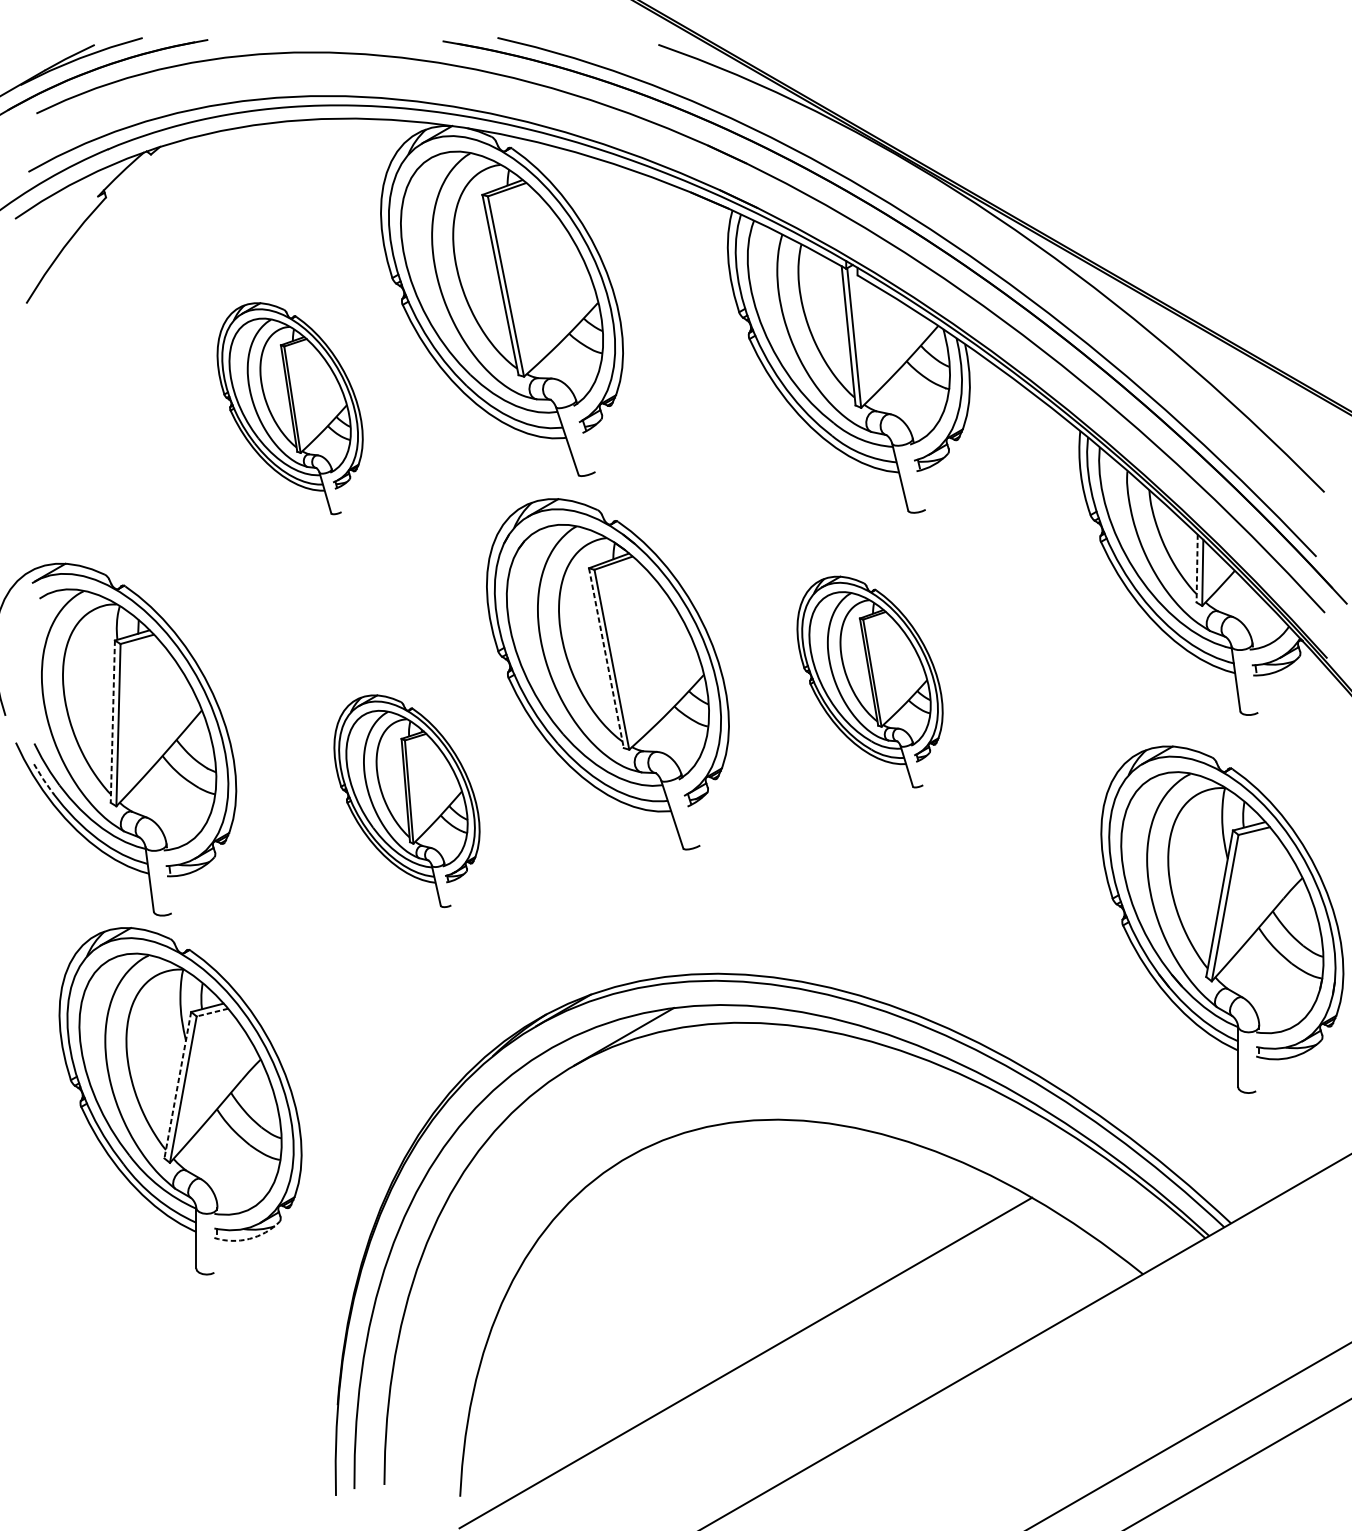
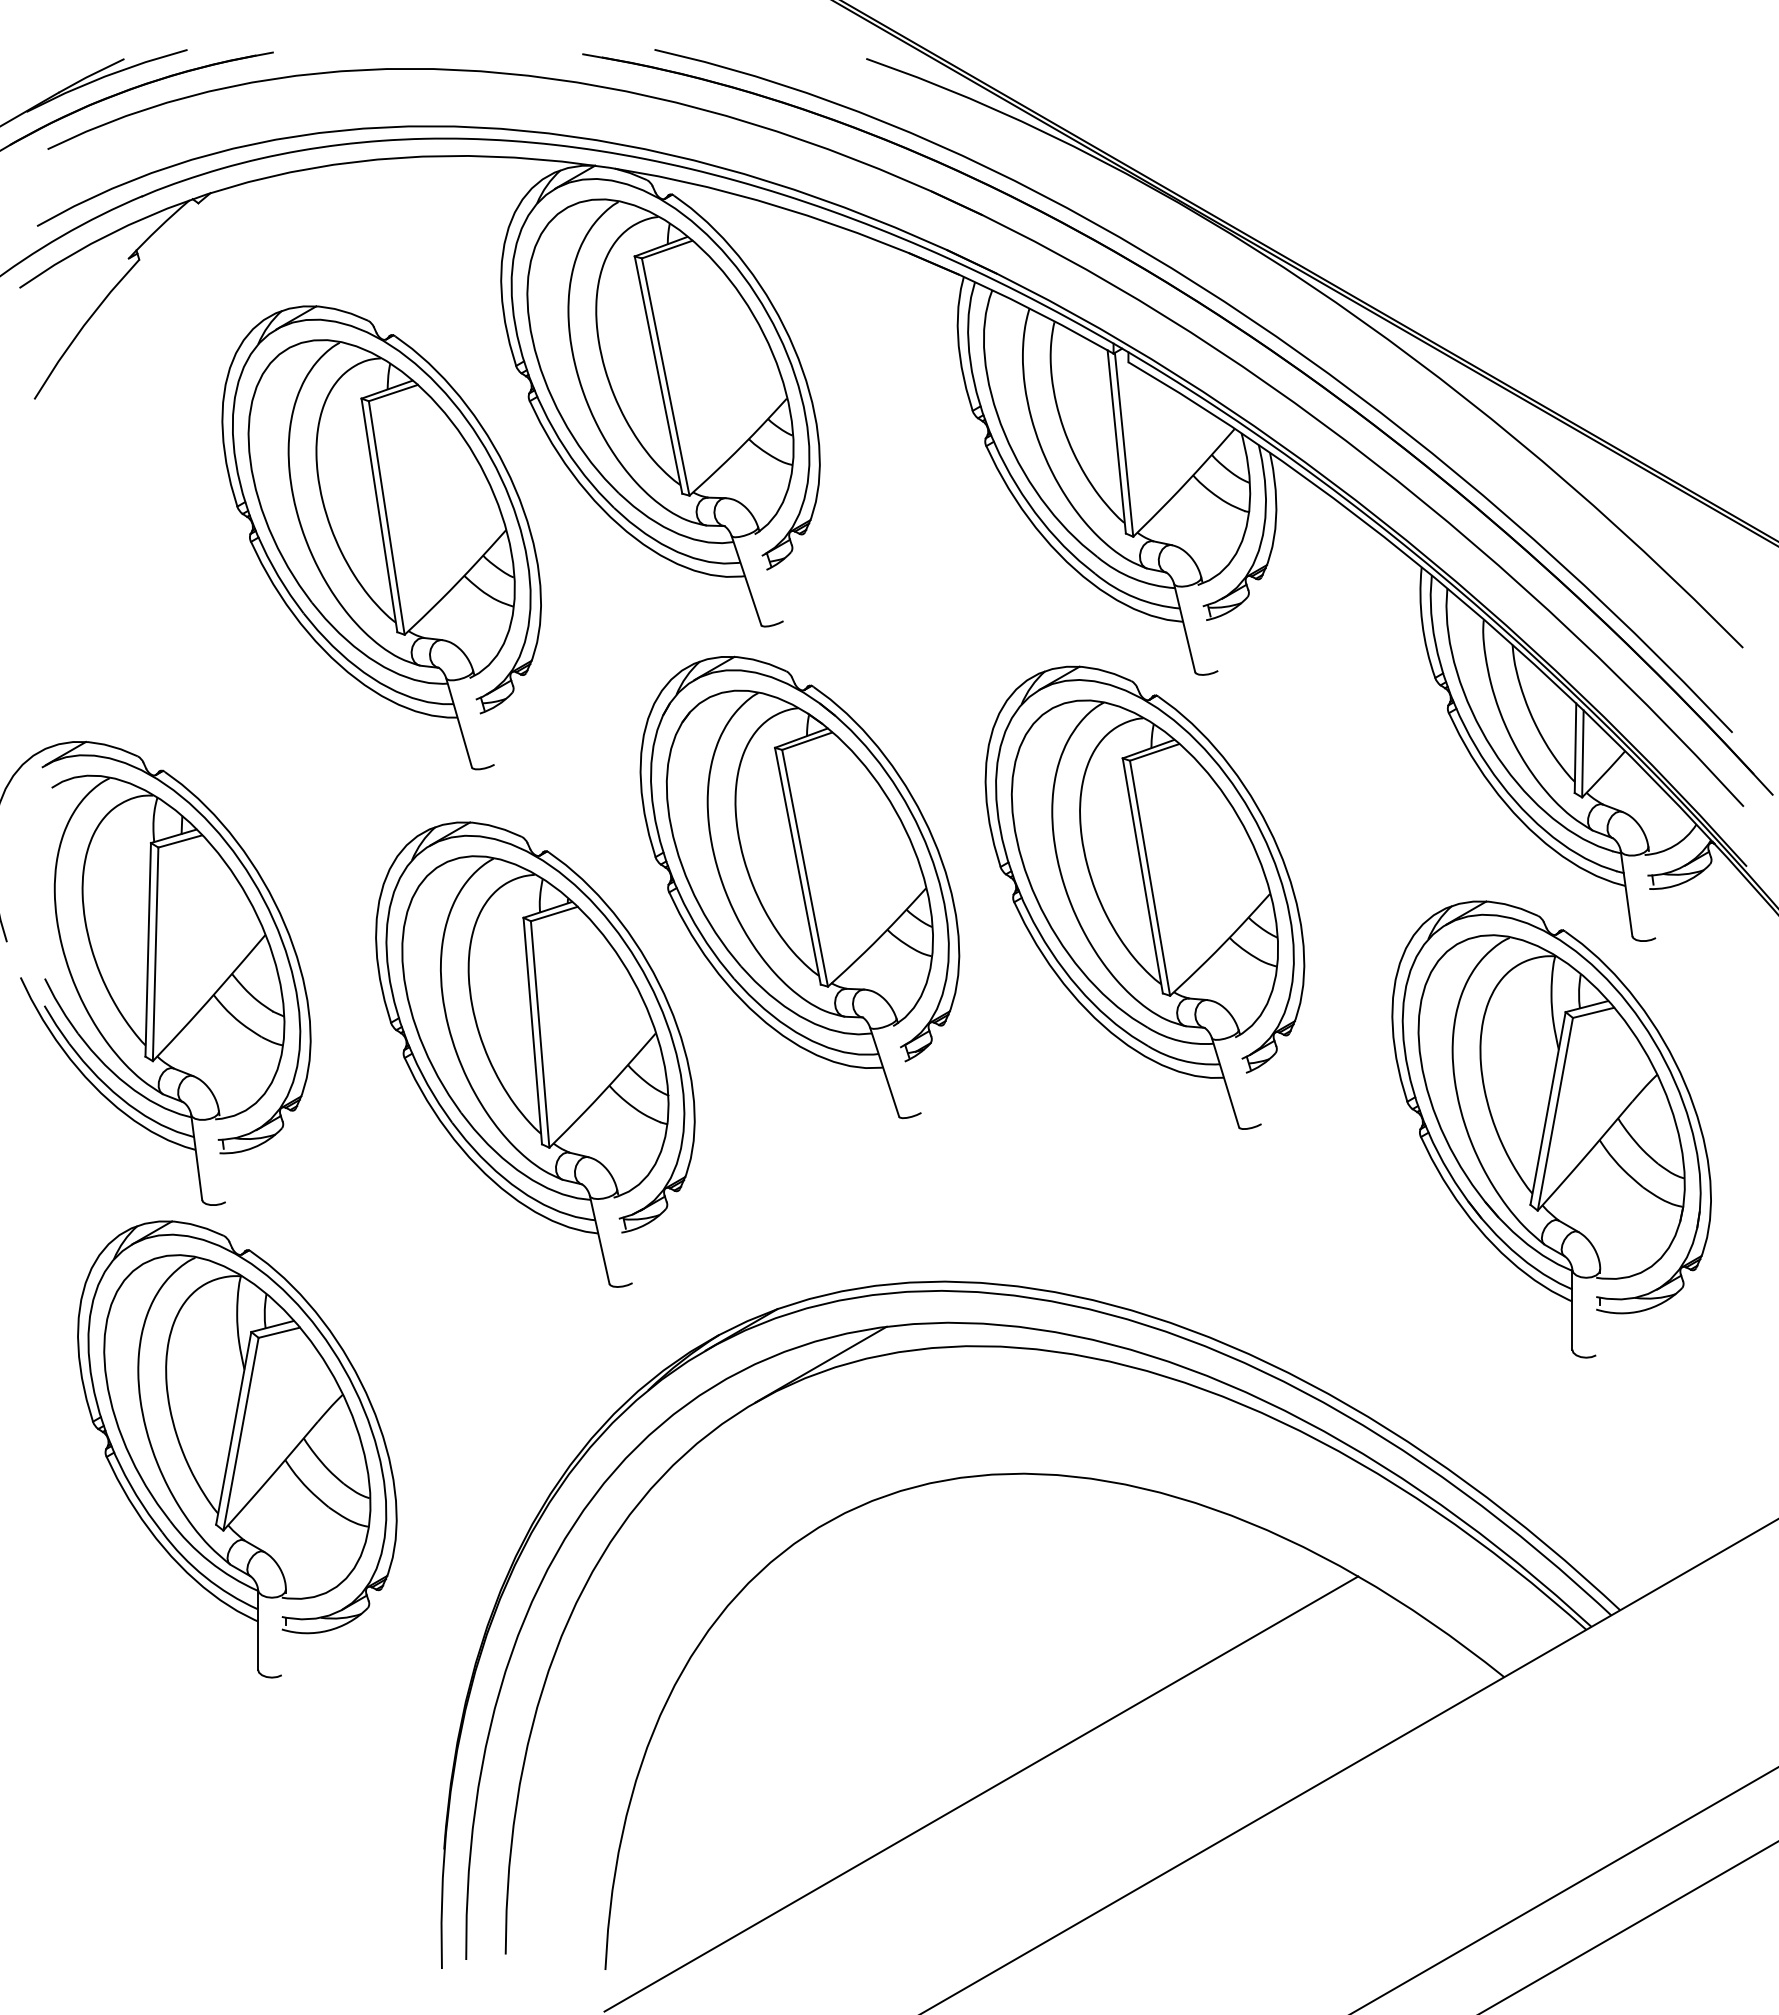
part: (290, 408) -> (381, 537), size x1.67
line: (1197, 568) -> (1575, 748), dashed -> solid
line: (606, 658) -> (797, 866), dashed -> solid
part: (869, 681) -> (1144, 897), size x1.67
line: (113, 721) -> (148, 949), dashed -> solid
line: (43, 779) -> (56, 1025), dashed -> solid
part: (407, 801) -> (535, 1054), size x1.67
part: (1222, 919) -> (1551, 1129), moved
line: (211, 1012) -> (278, 1332), dashed -> solid
line: (177, 1085) -> (233, 1428), dashed -> solid
arc: (249, 1238) -> (327, 1630), dashed -> solid

